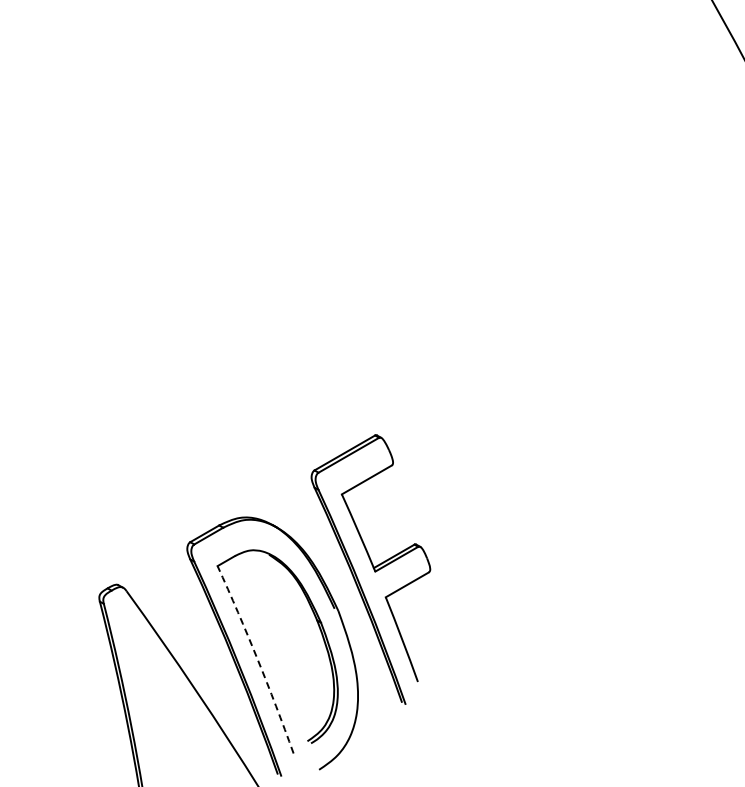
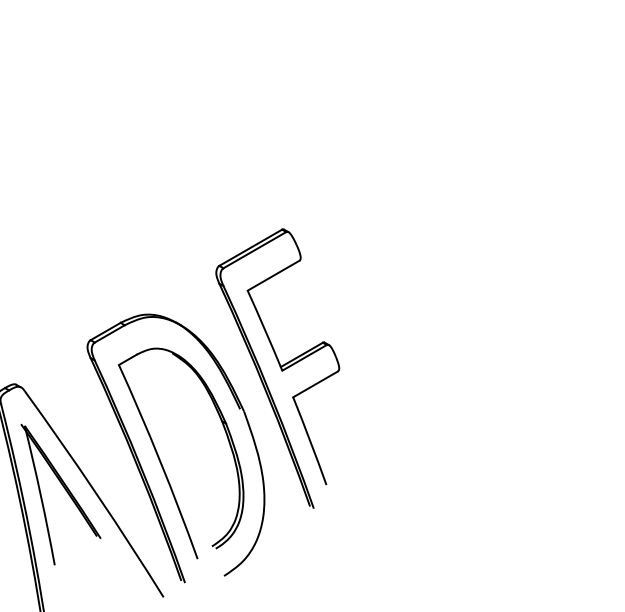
arc: (257, 659) -> (160, 461), dashed -> solid
part: (161, 691) -> (60, 494), added

